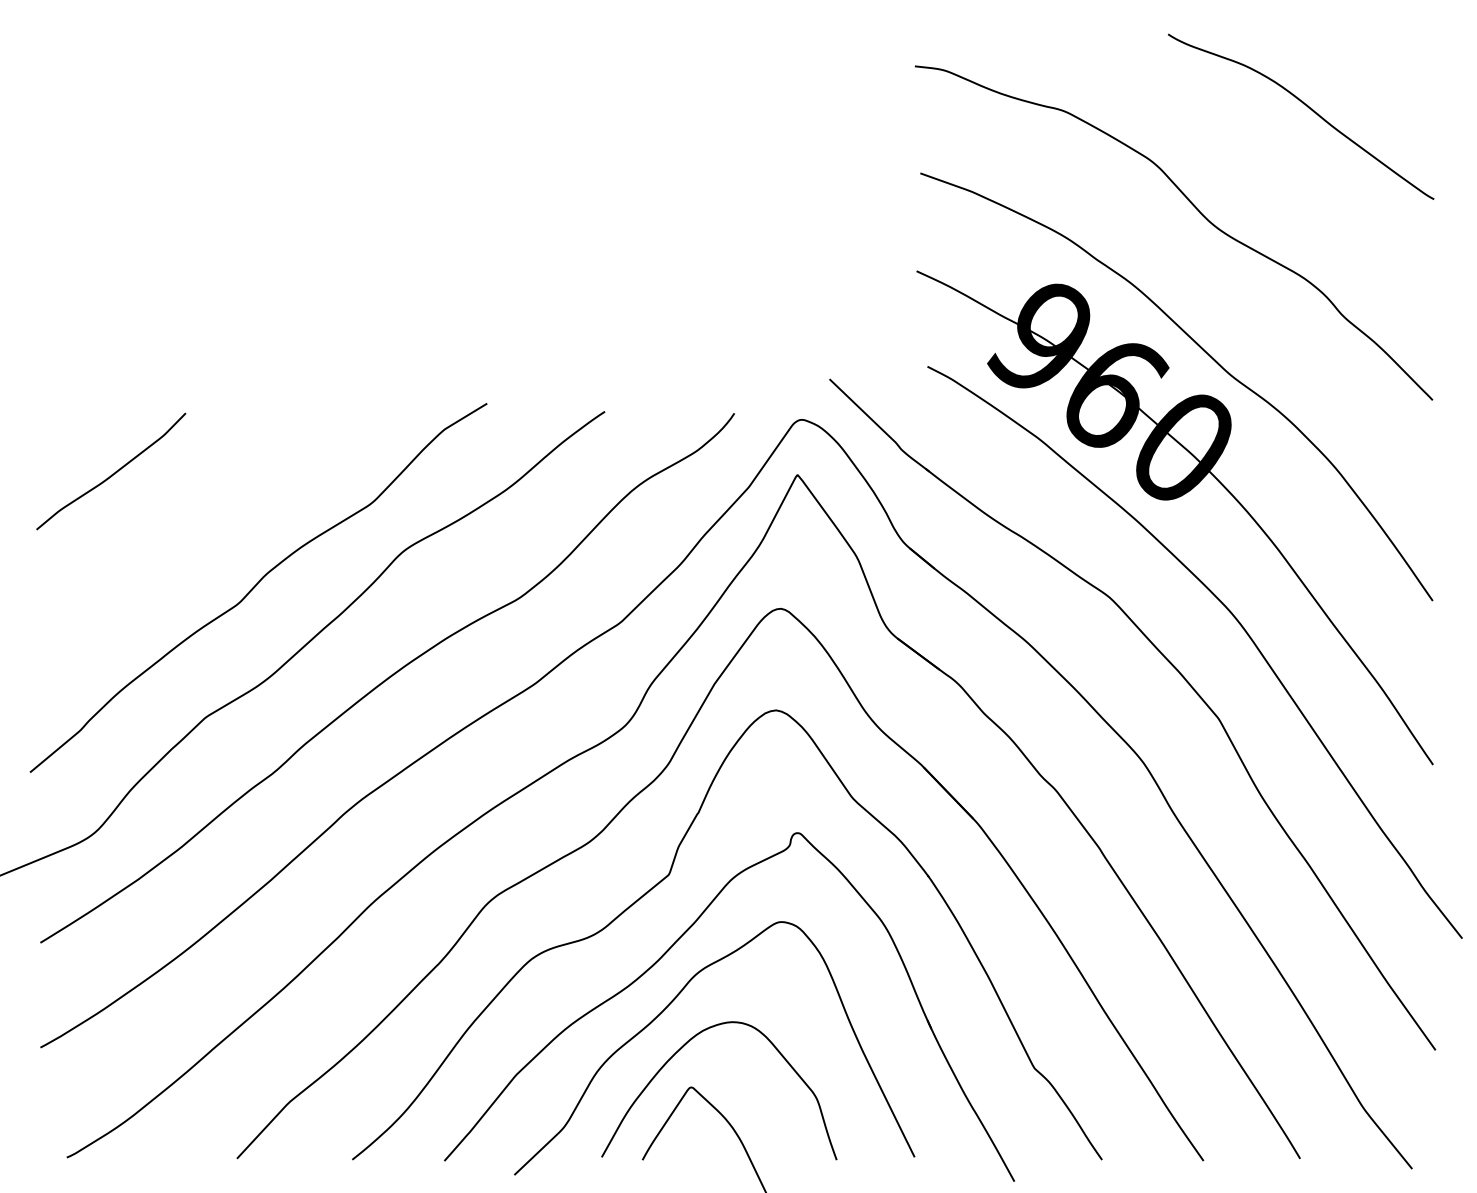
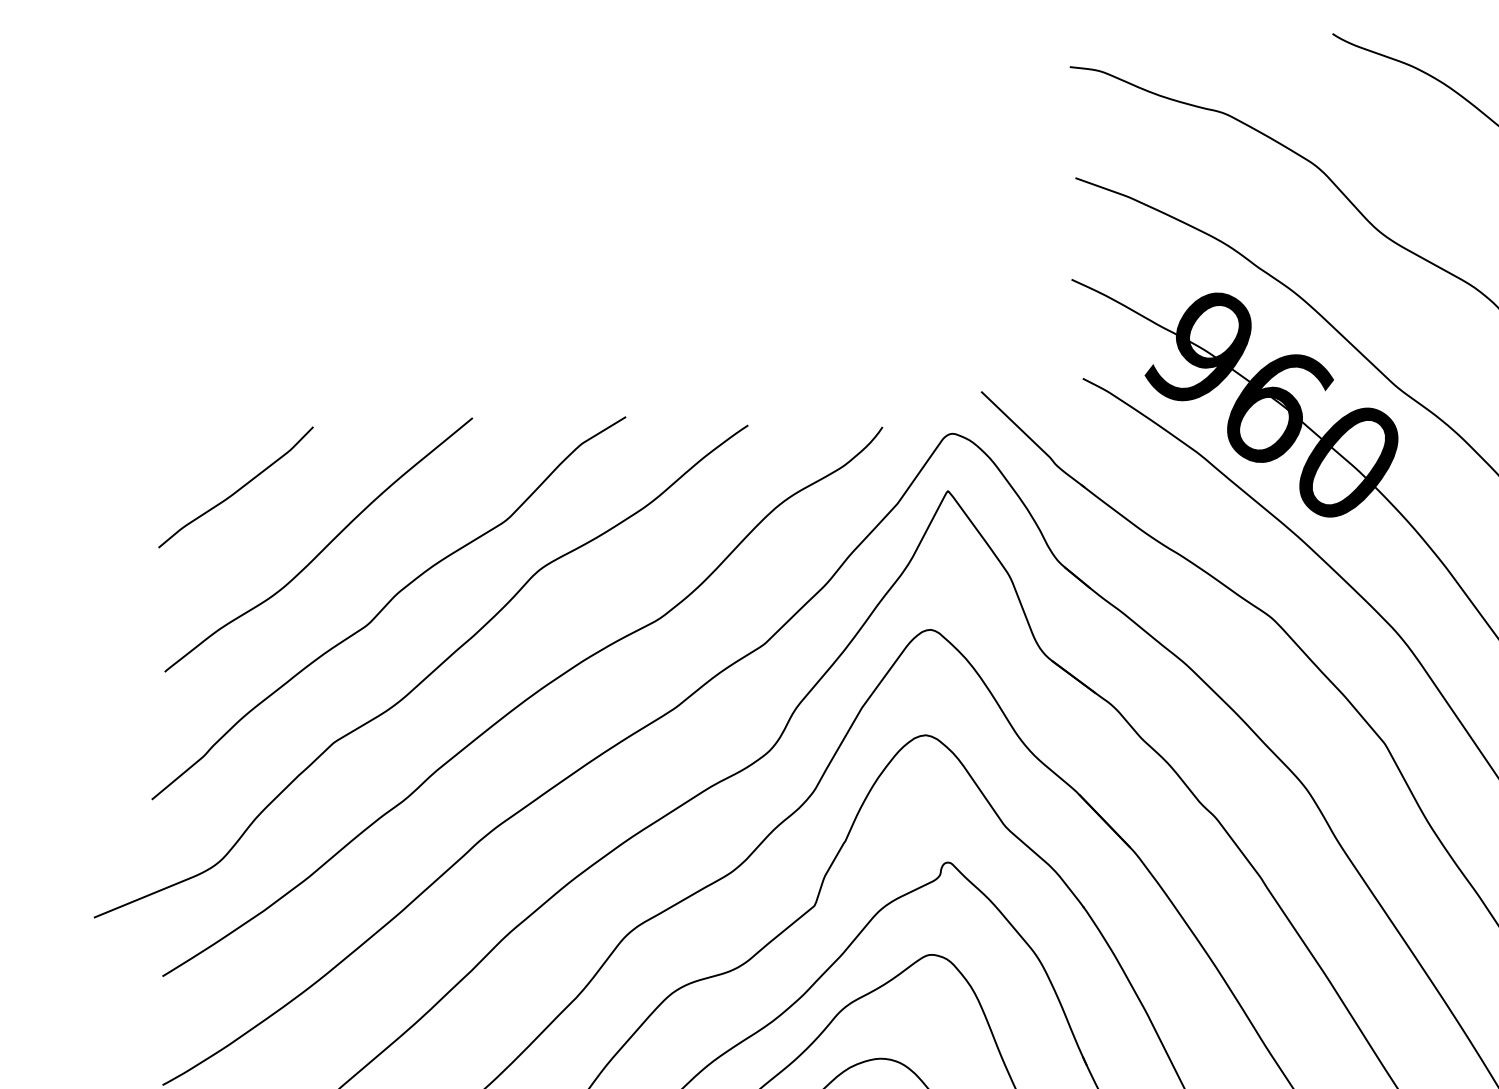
curve: (195, 530) -> (323, 548), added

